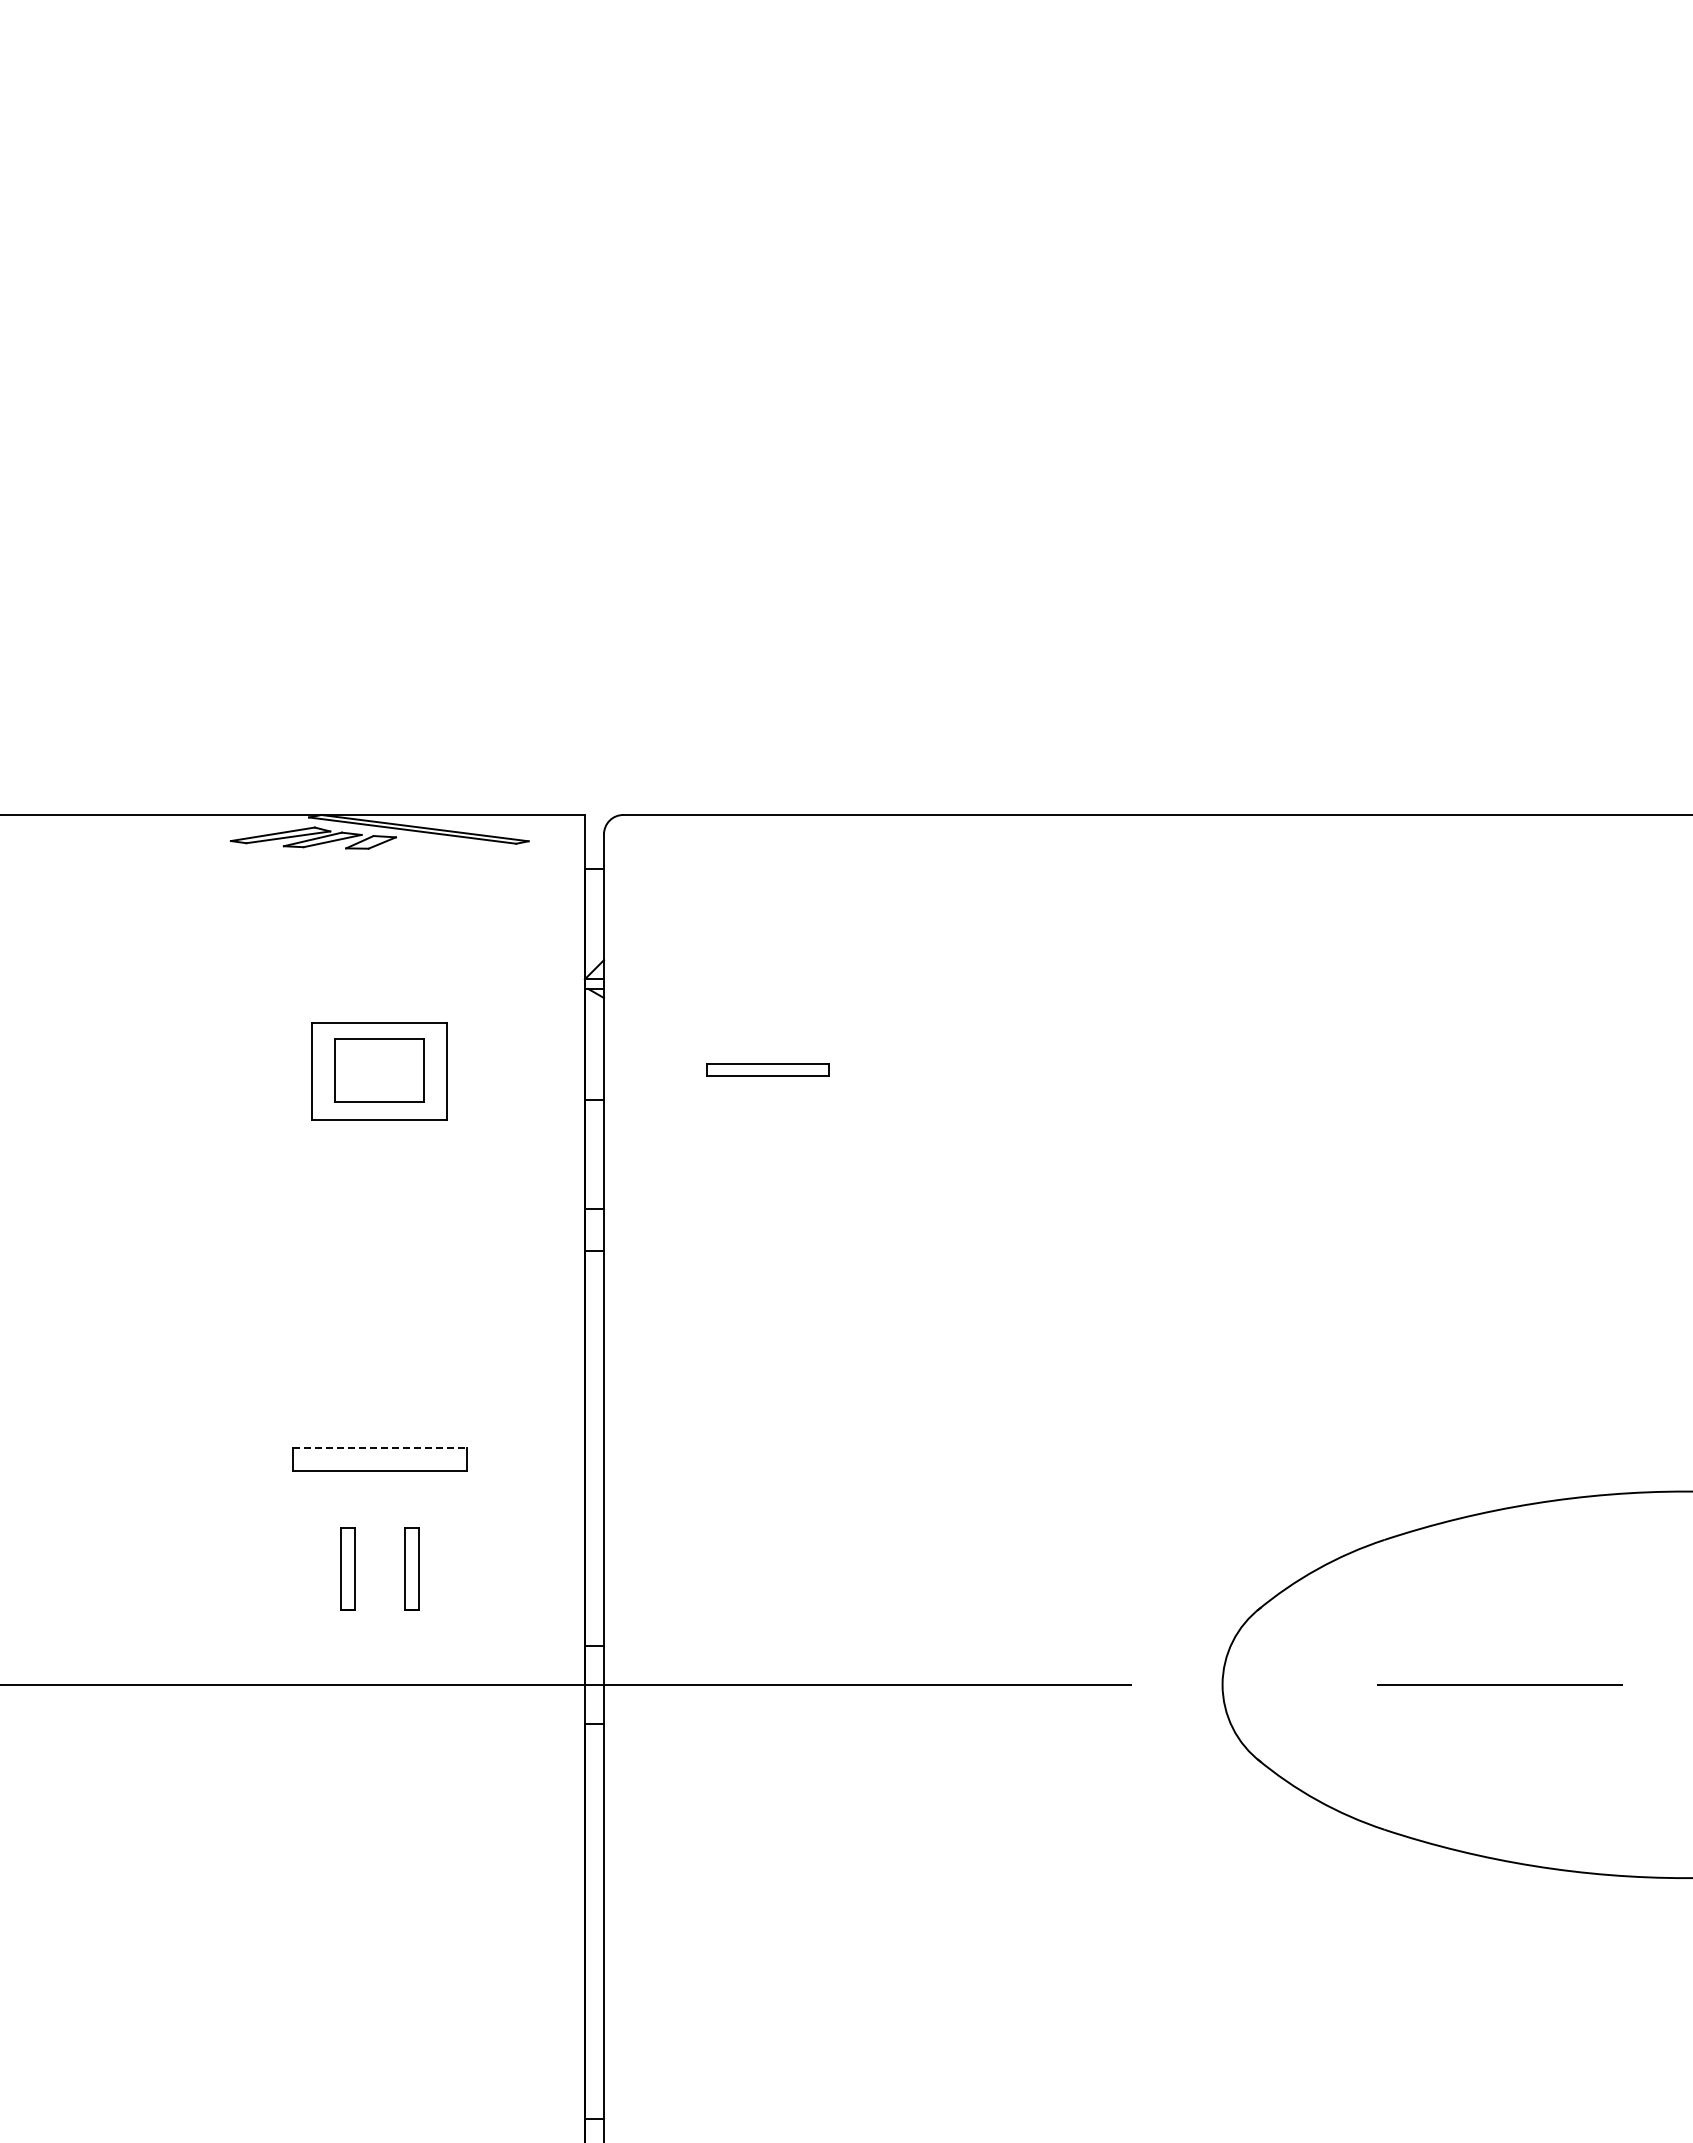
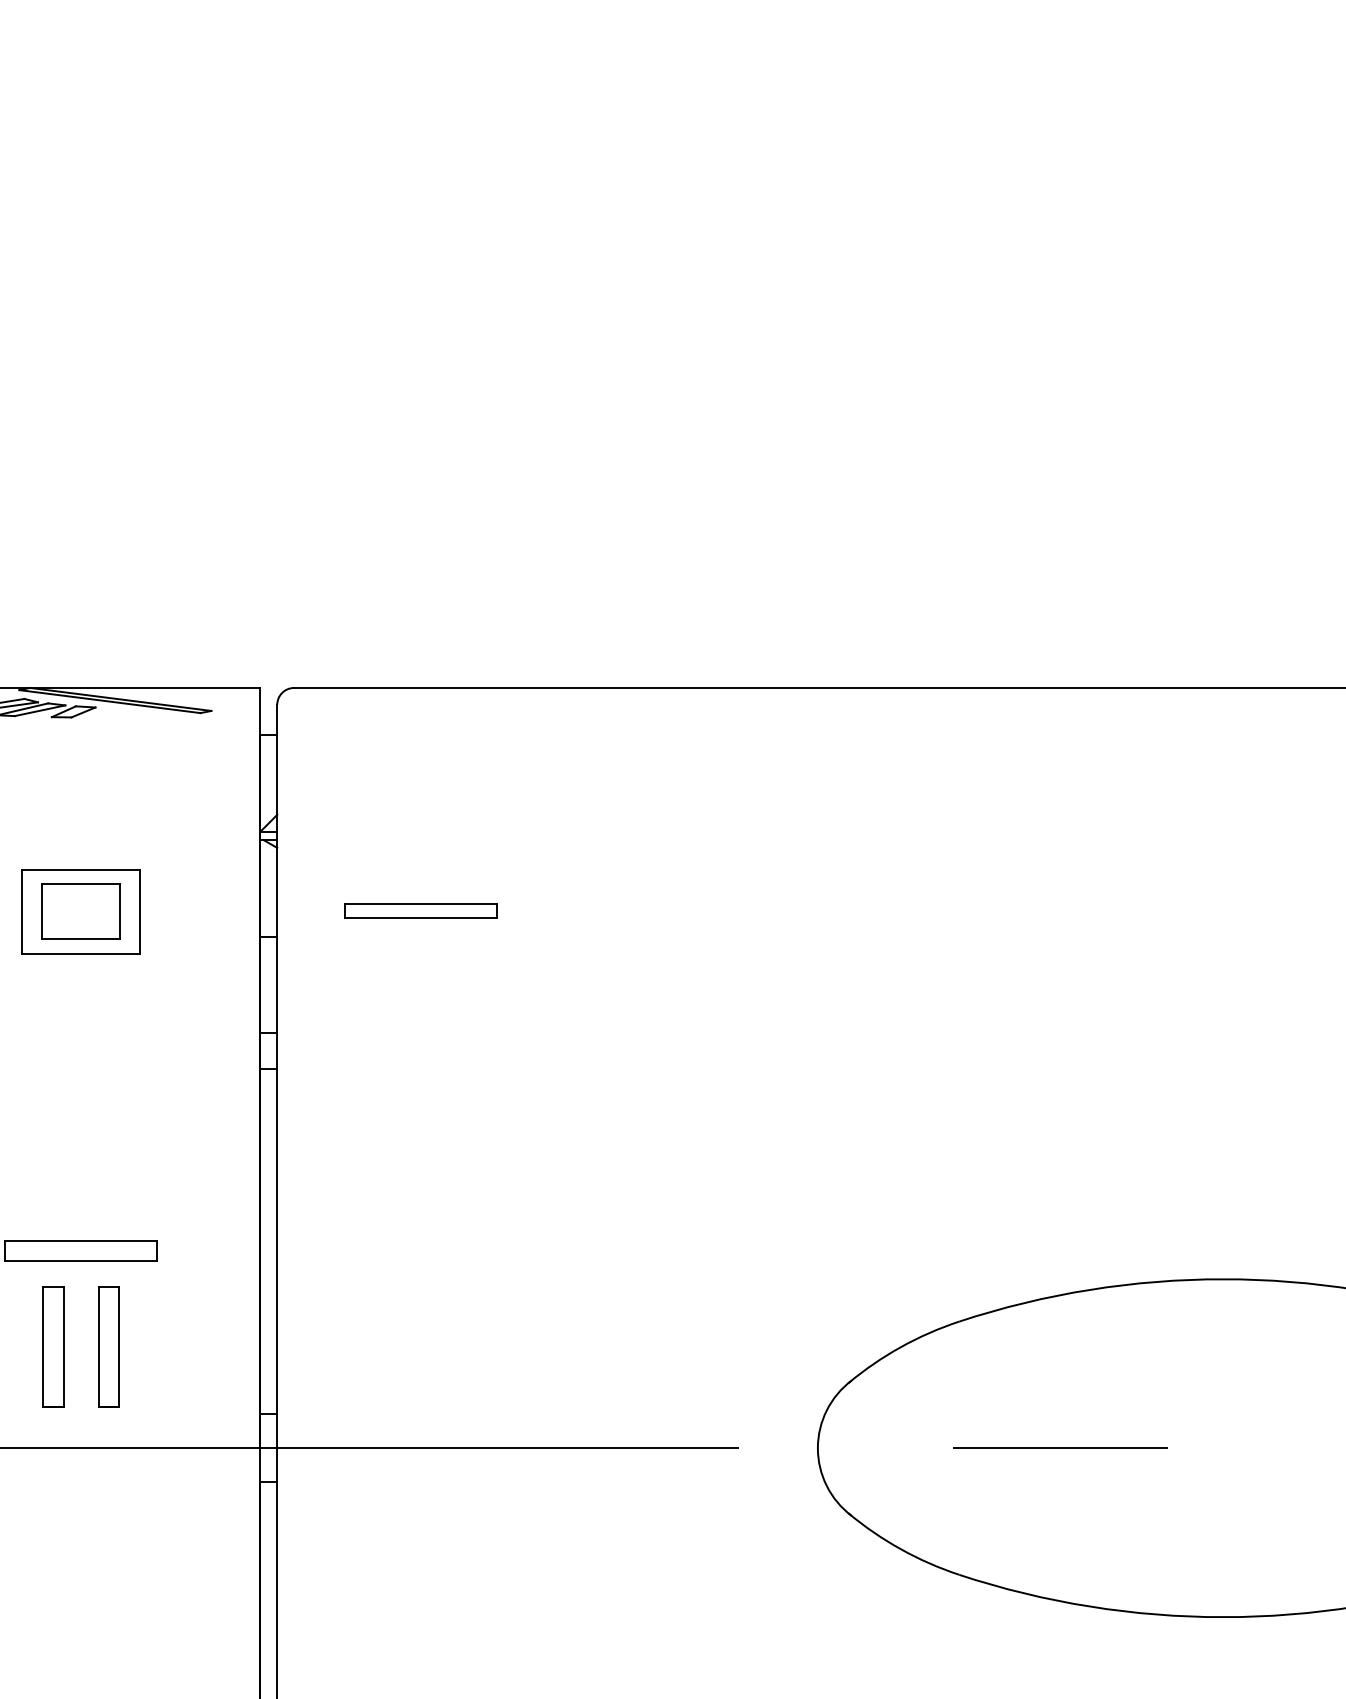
part: (767, 1069) -> (420, 910), size x1.43
line: (379, 1448) -> (81, 1241), dashed -> solid
part: (347, 1568) -> (53, 1346), size x1.67
part: (411, 1568) -> (109, 1346), size x1.67

